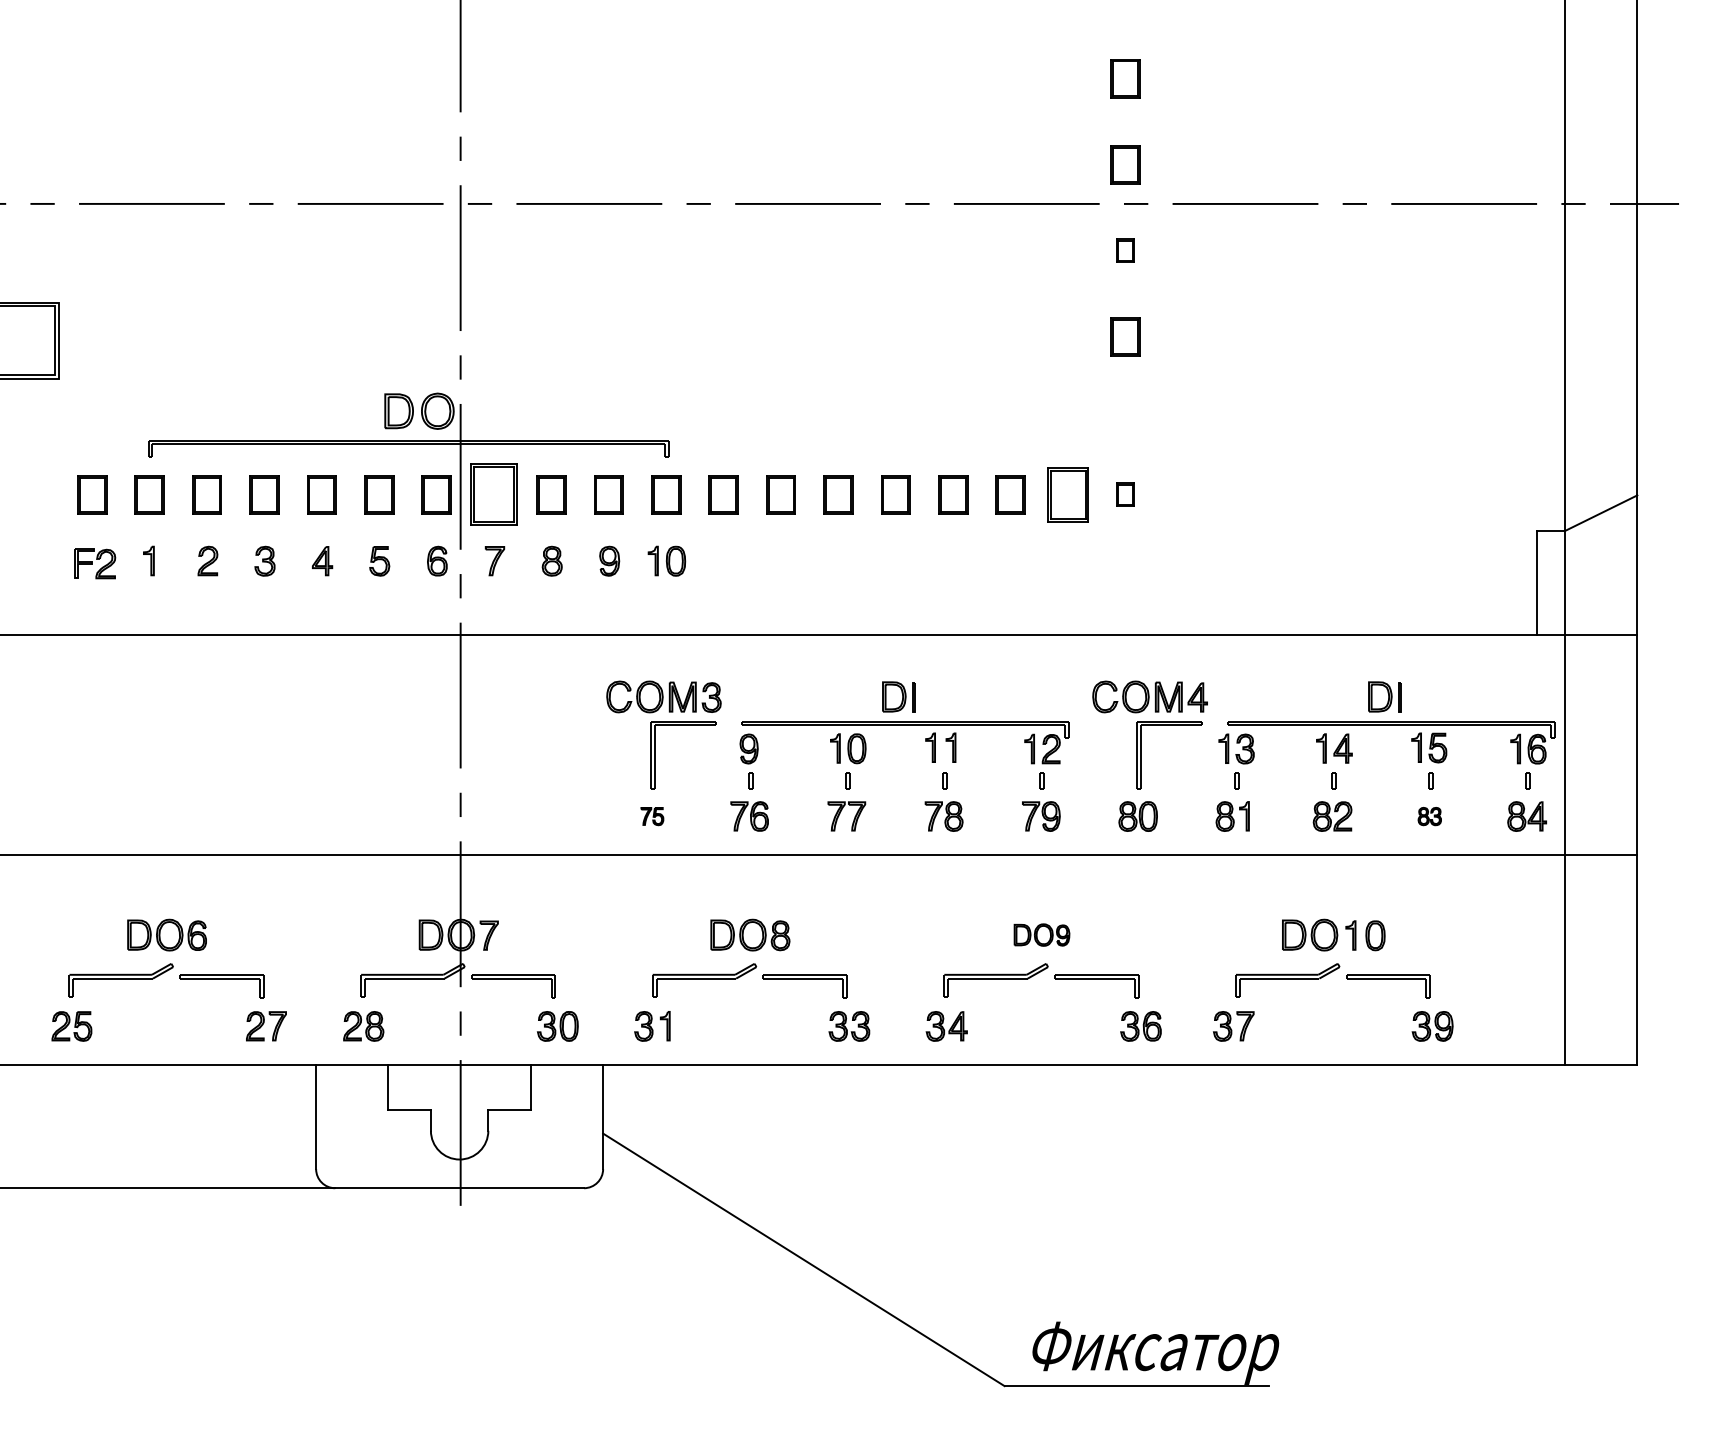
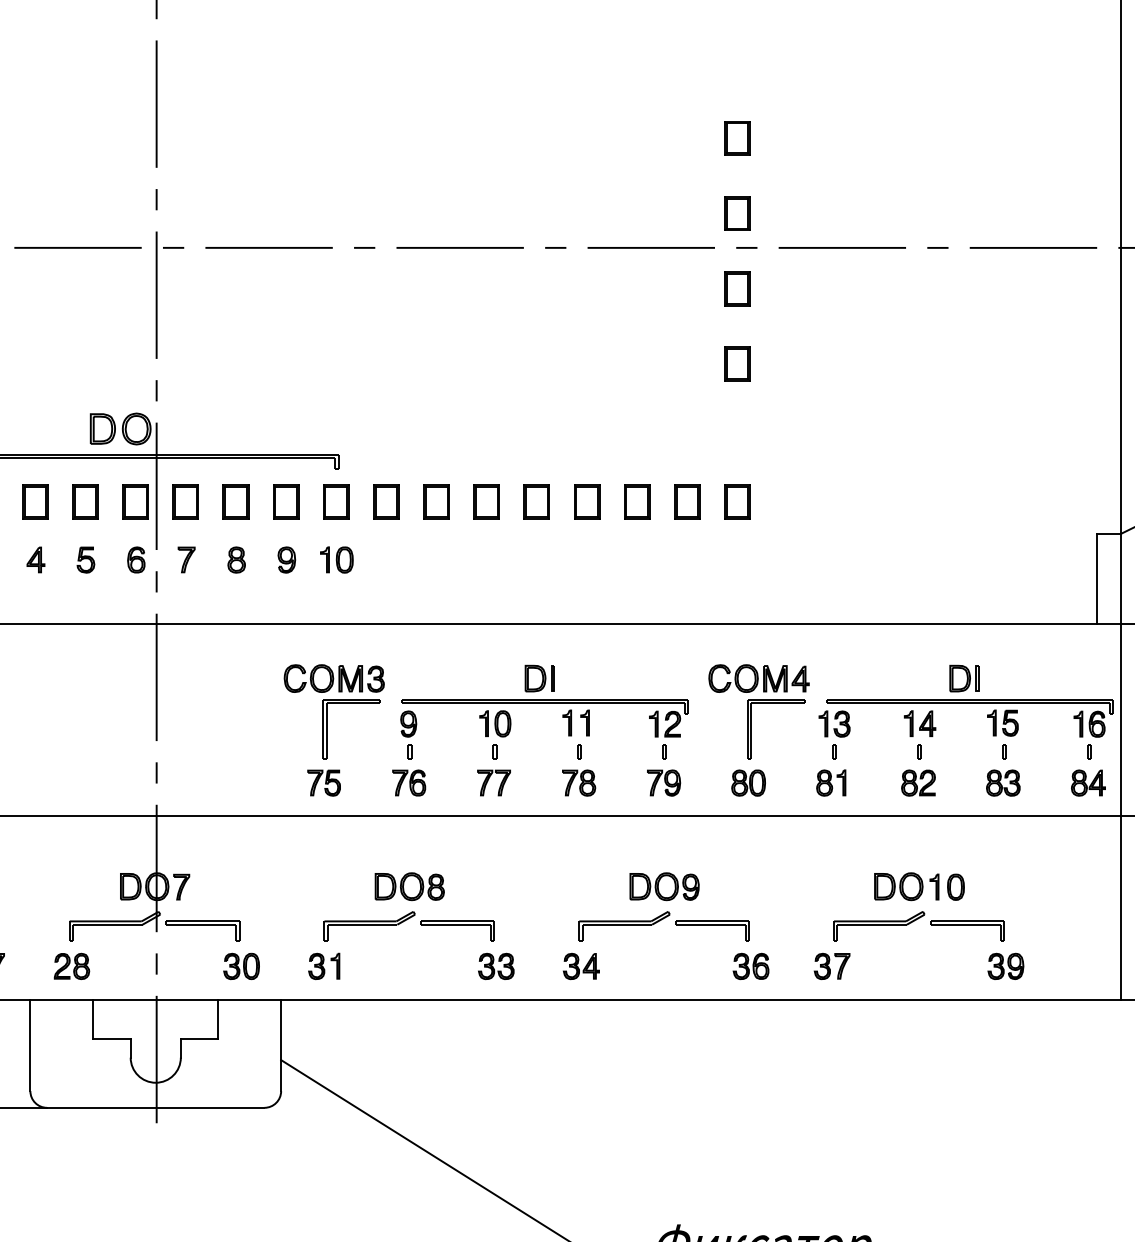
part: (1125, 250) -> (737, 288), size x1.67
part: (493, 494) -> (185, 501), size x0.62
part: (1067, 494) -> (686, 501), size x0.71
part: (1125, 494) -> (737, 501), size x1.67
part: (652, 816) -> (324, 783), size x1.67
part: (1429, 816) -> (1003, 783), size x1.67
part: (1041, 934) -> (664, 886), size x1.43

